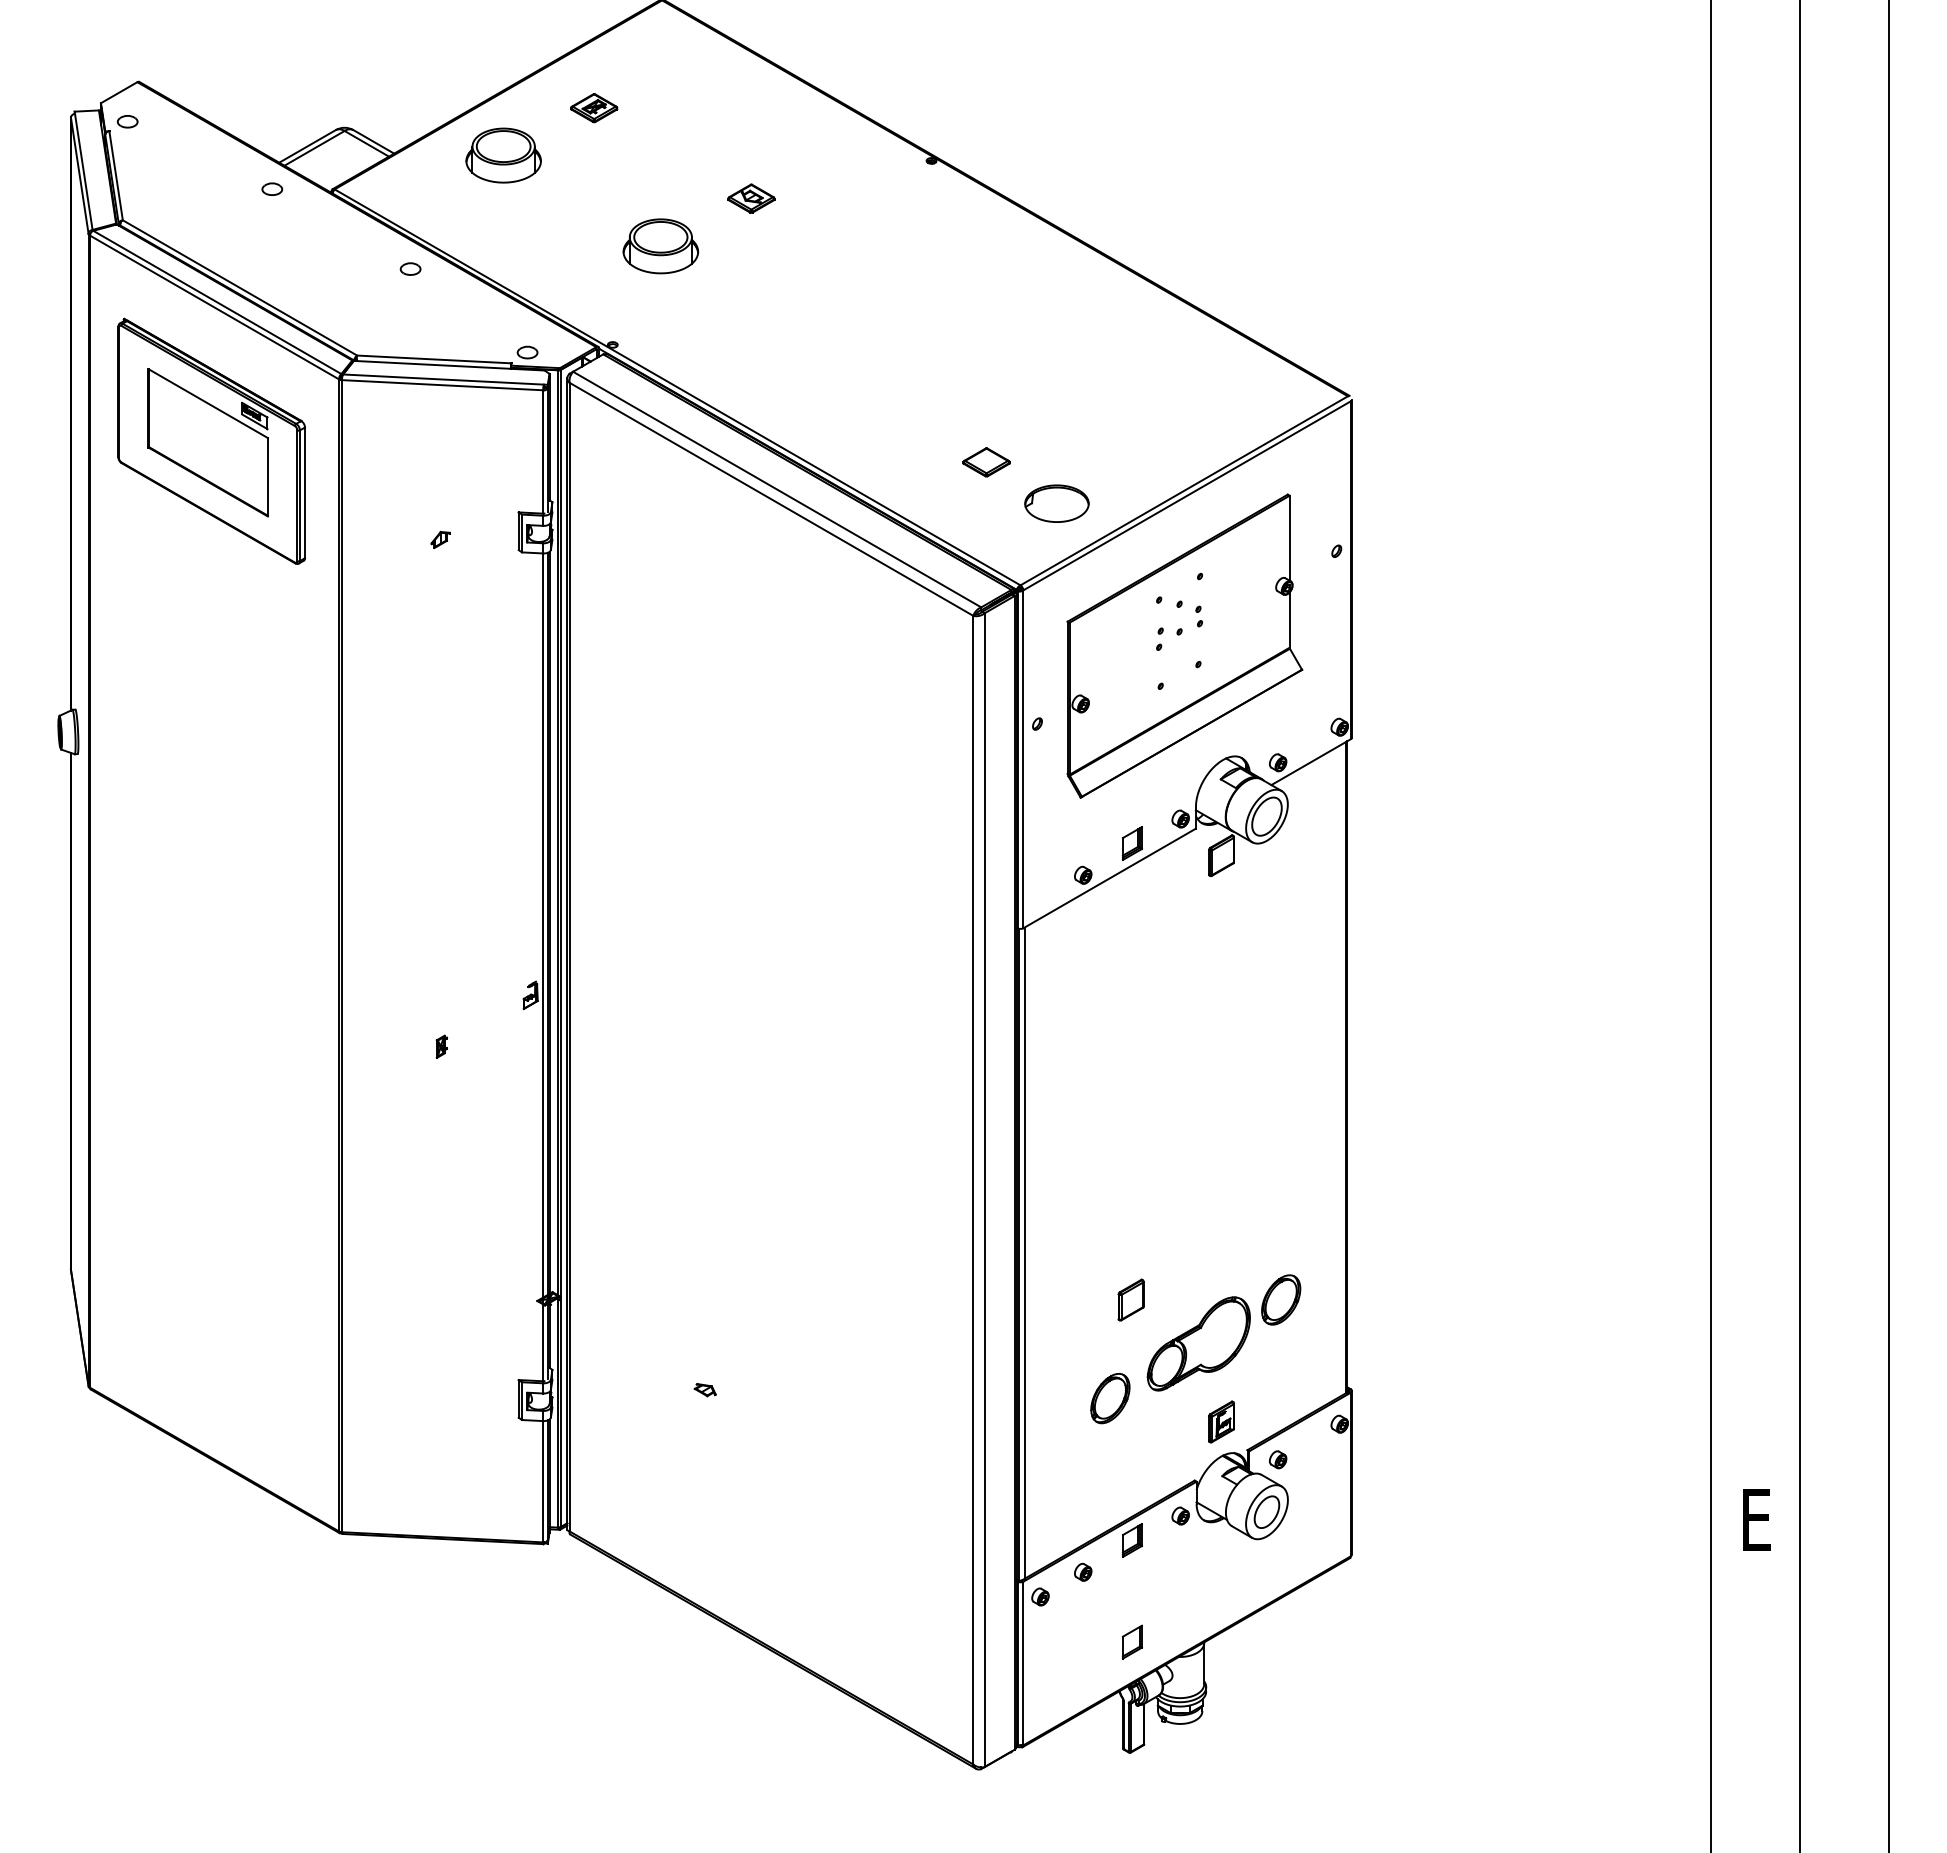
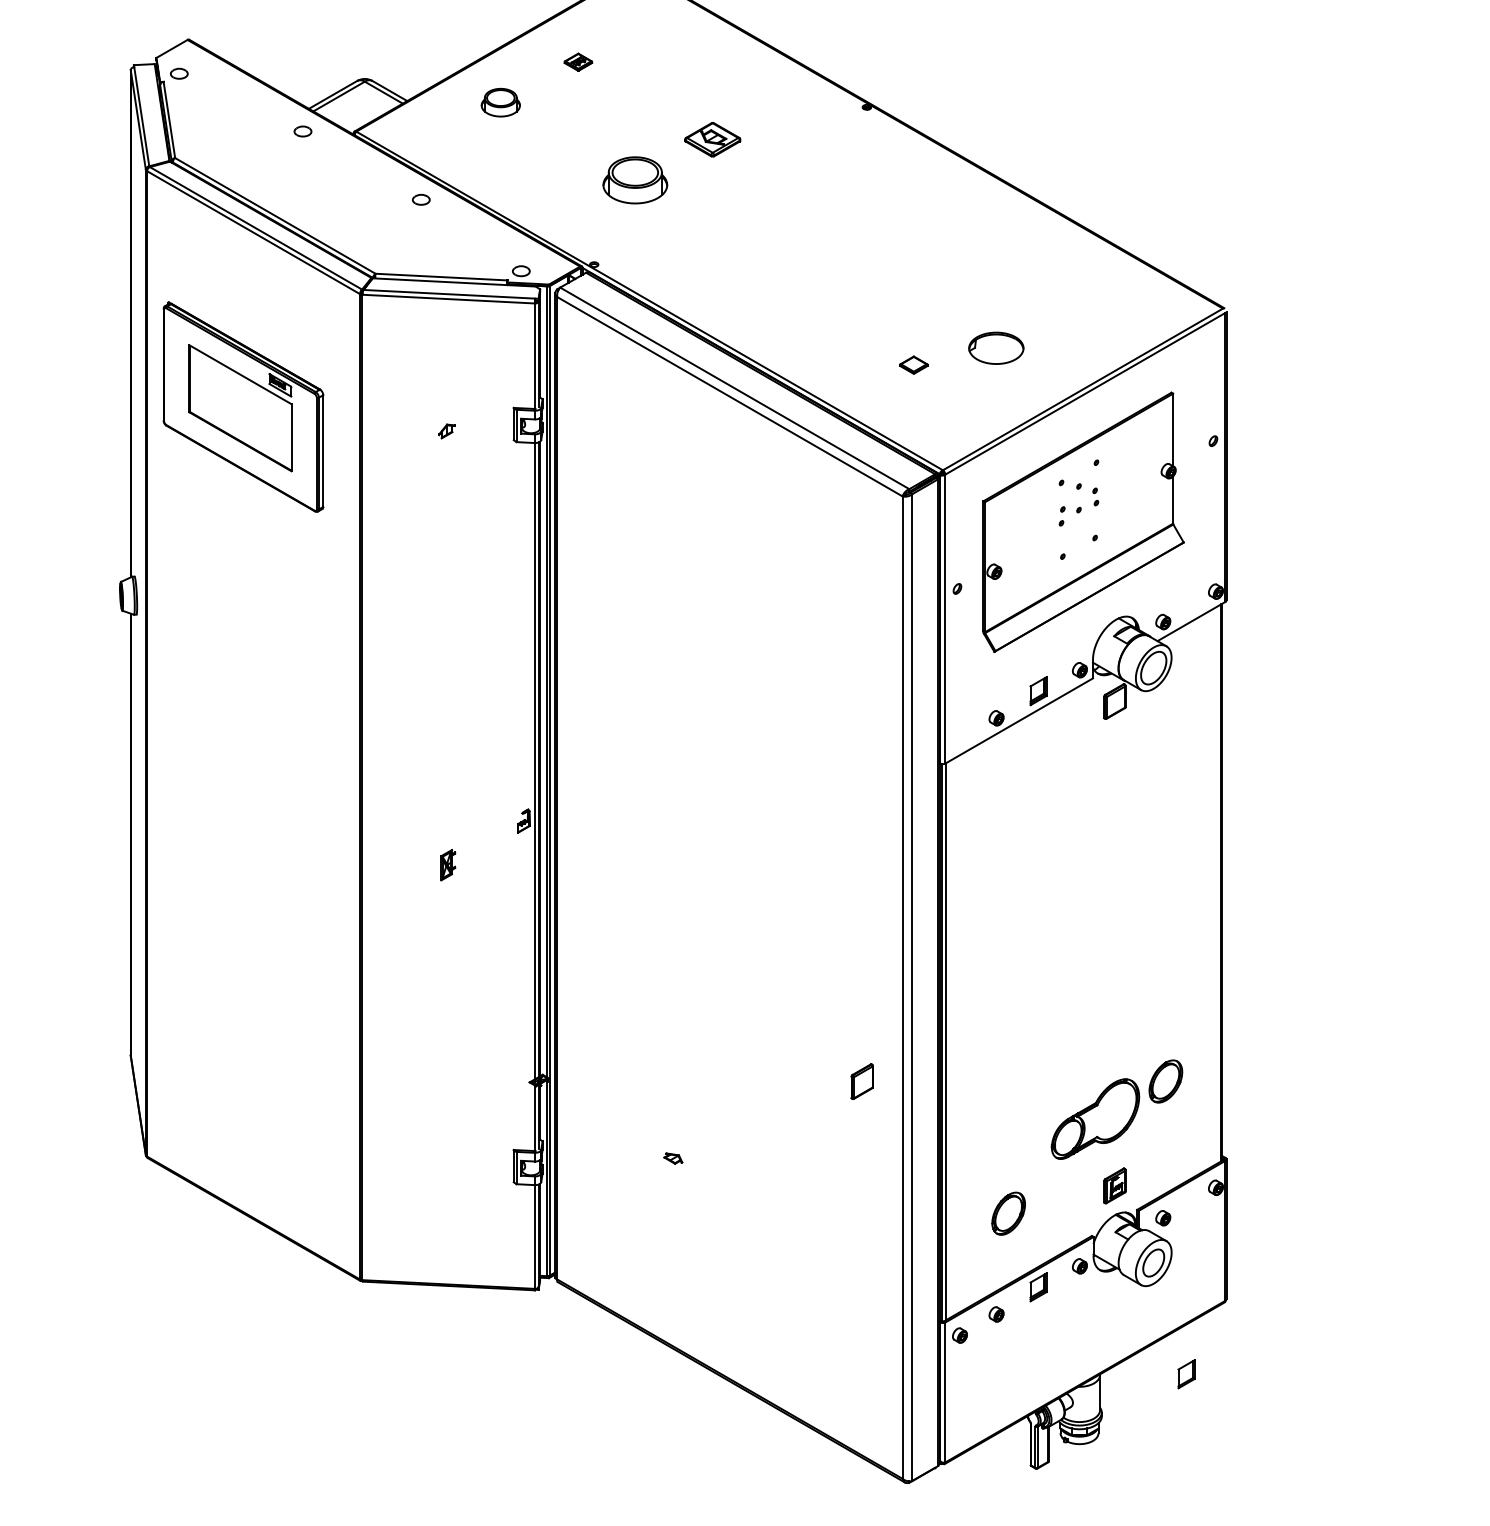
part: (594, 108) -> (578, 62), size x0.7
part: (503, 155) -> (500, 102), size x0.6
part: (751, 198) -> (712, 139), size x1.4
part: (211, 440) -> (243, 406), moved
part: (986, 462) -> (913, 365), size x0.7
part: (1056, 503) -> (995, 348), moved
part: (441, 1046) -> (447, 864), size x1.6
part: (1130, 1299) -> (861, 1081), moved
part: (1110, 1398) -> (1008, 1213), moved
part: (1132, 1641) -> (1186, 1373), moved

